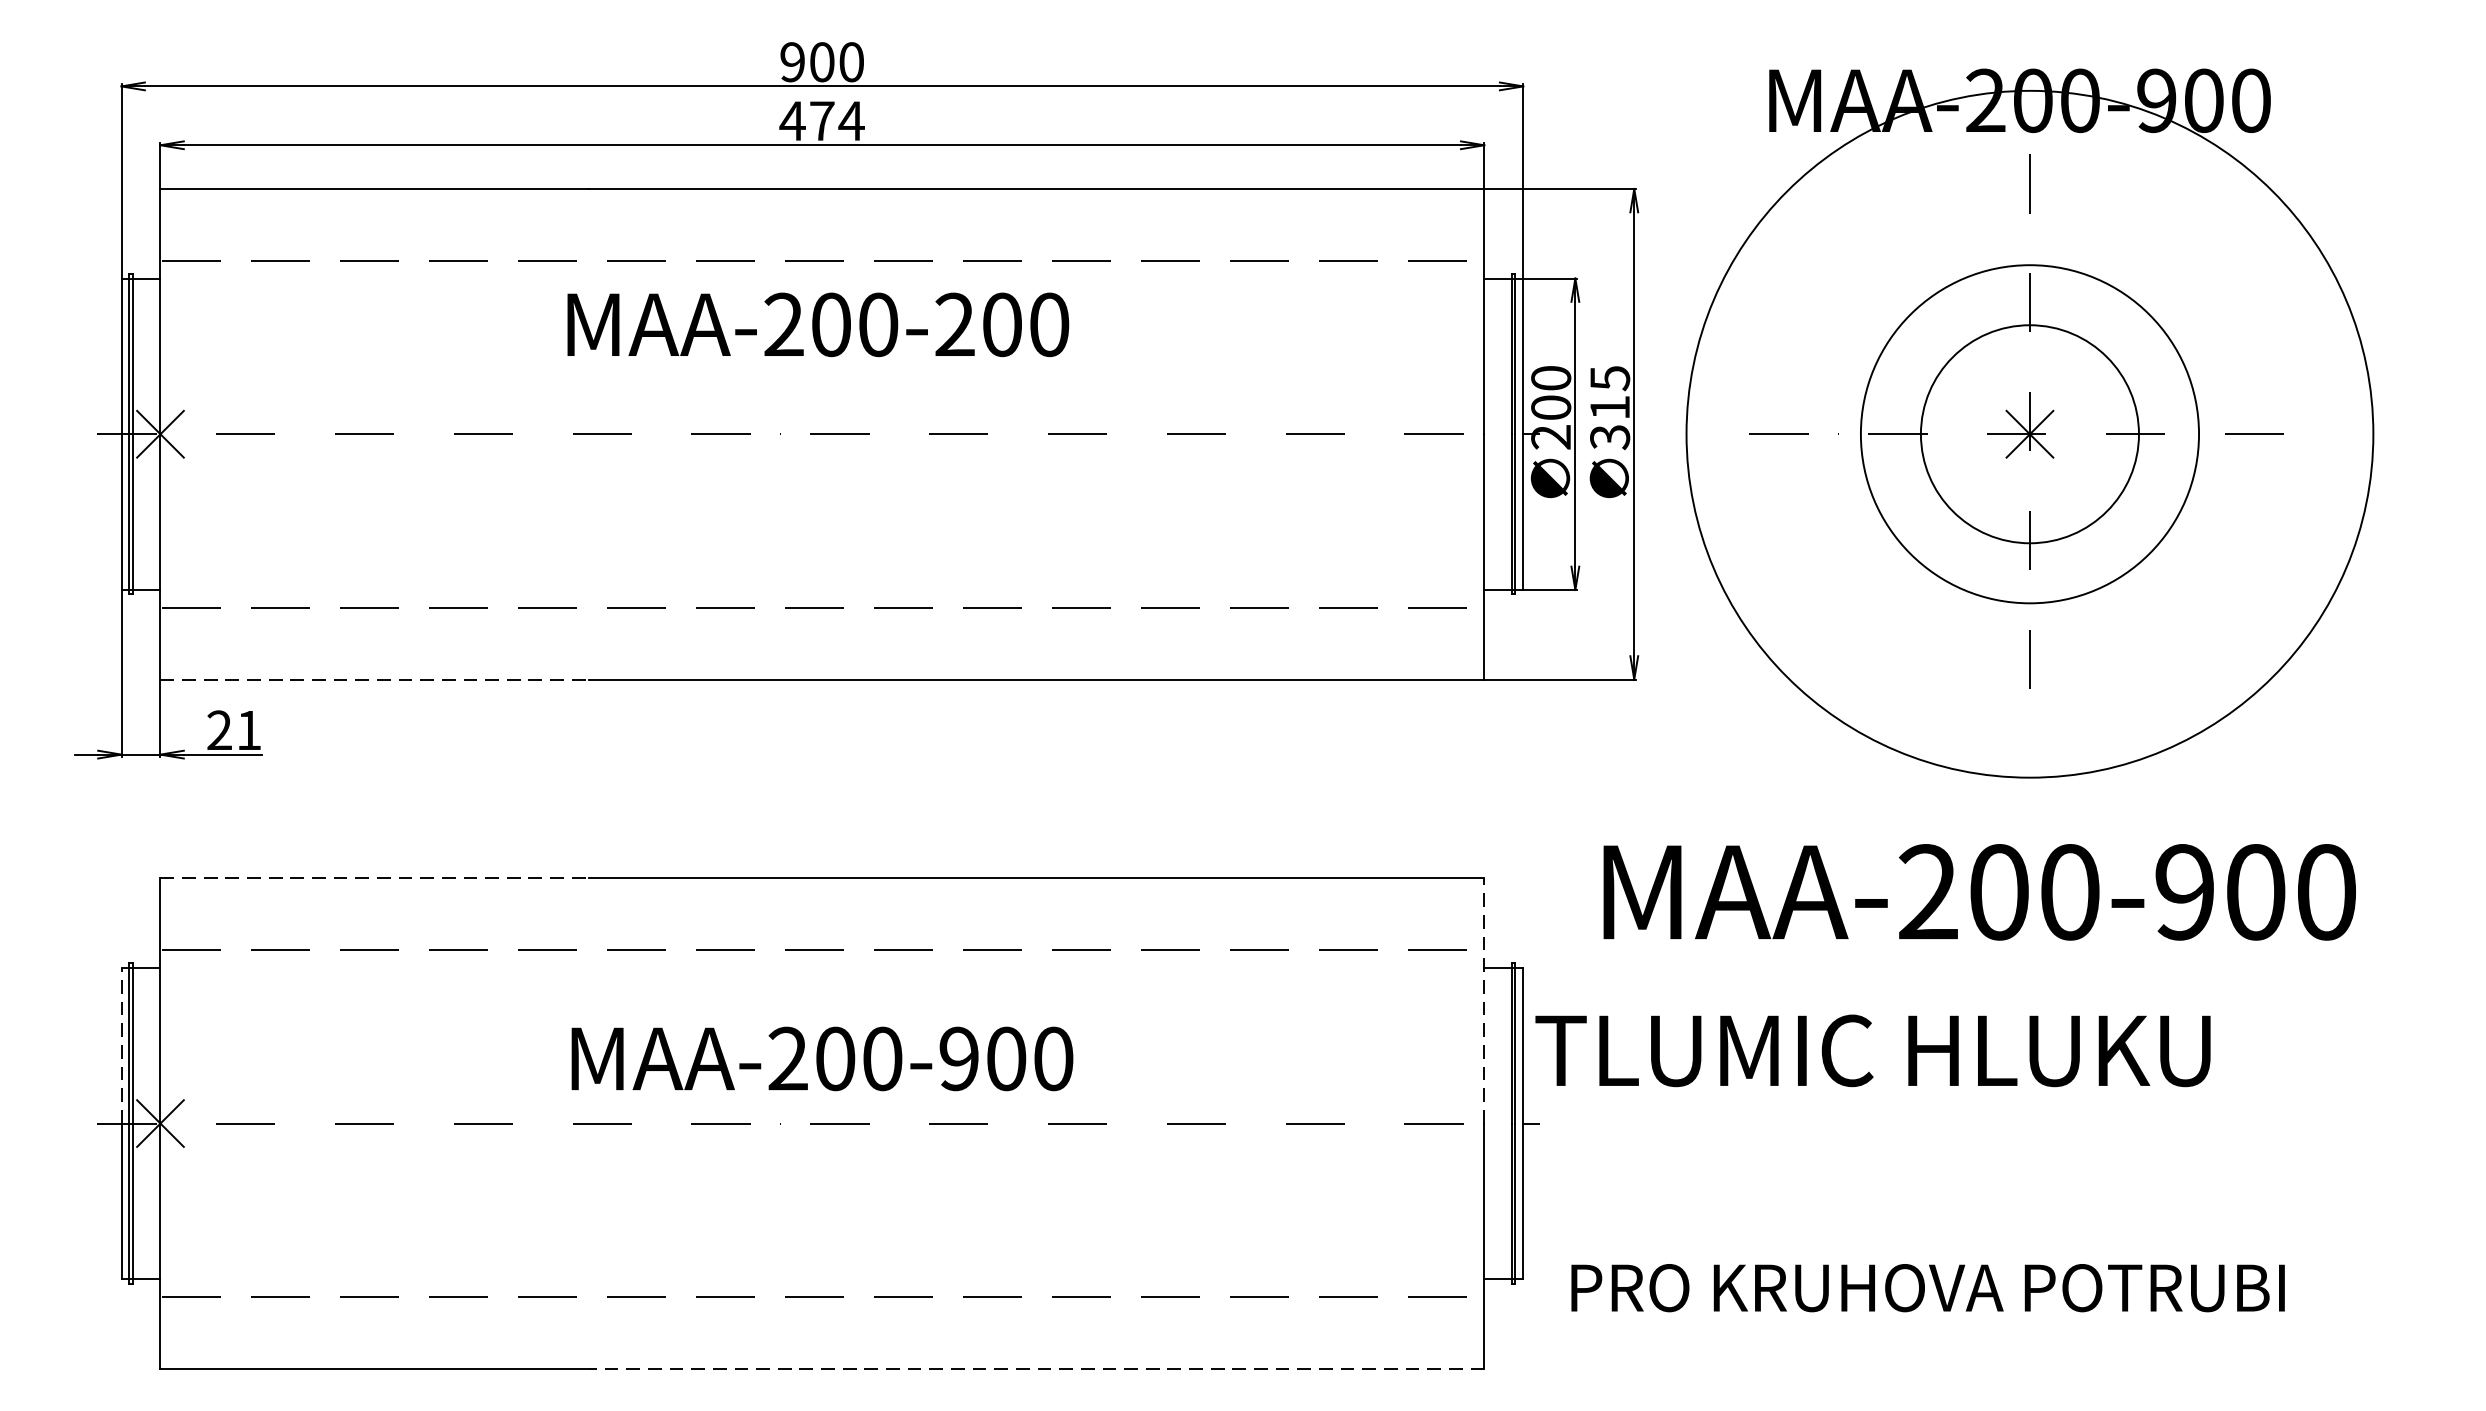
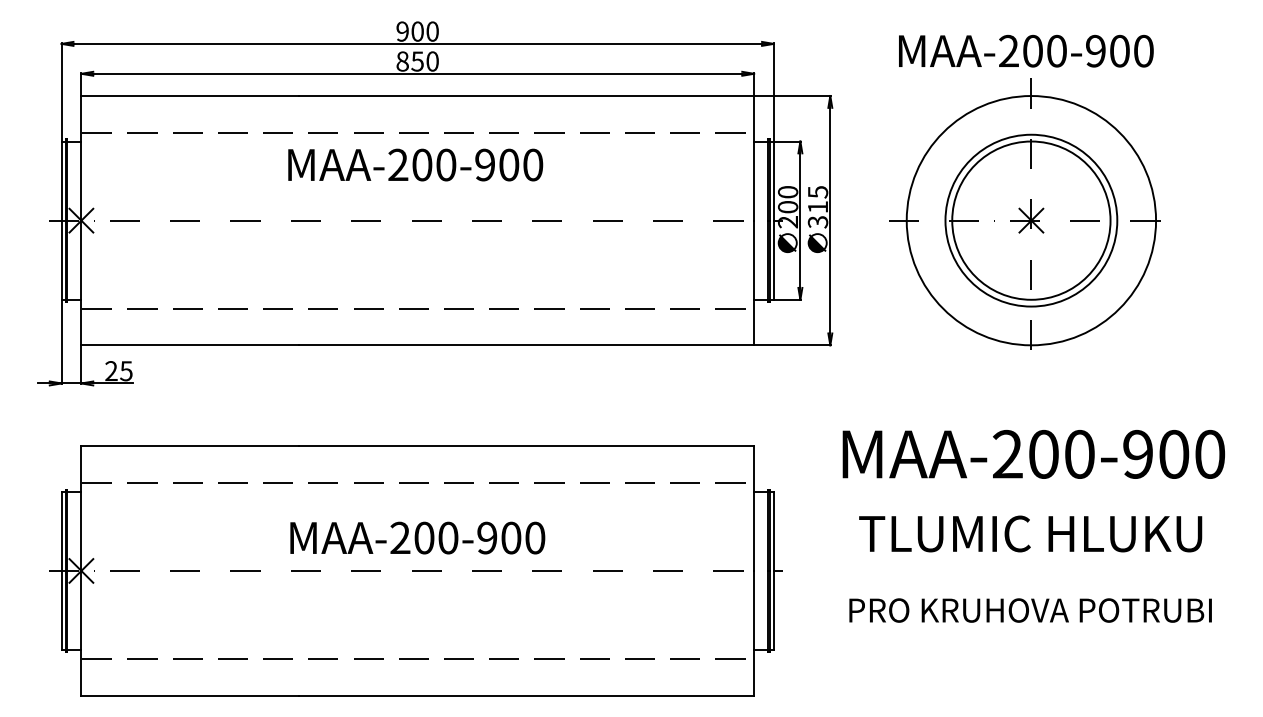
text: (821, 121) -> (417, 61), 474 -> 850
text: (955, 325) -> (485, 165), MAA-200-200 -> MAA-200-900
circle: (2030, 433) -> (1031, 220), size x0.71
circle: (2030, 433) -> (1031, 220), size x1.43
line: (375, 679) -> (190, 345), dashed -> solid
text: (249, 731) -> (126, 371), 21 -> 25
line: (375, 878) -> (190, 446), dashed -> solid
text: (1978, 892) -> (1033, 454), moved
line: (1485, 1000) -> (754, 508), dashed -> solid
line: (121, 1045) -> (61, 531), dashed -> solid
text: (1872, 1049) -> (1030, 533), moved
text: (1927, 1287) -> (1030, 610), moved
line: (1036, 1368) -> (526, 695), dashed -> solid

